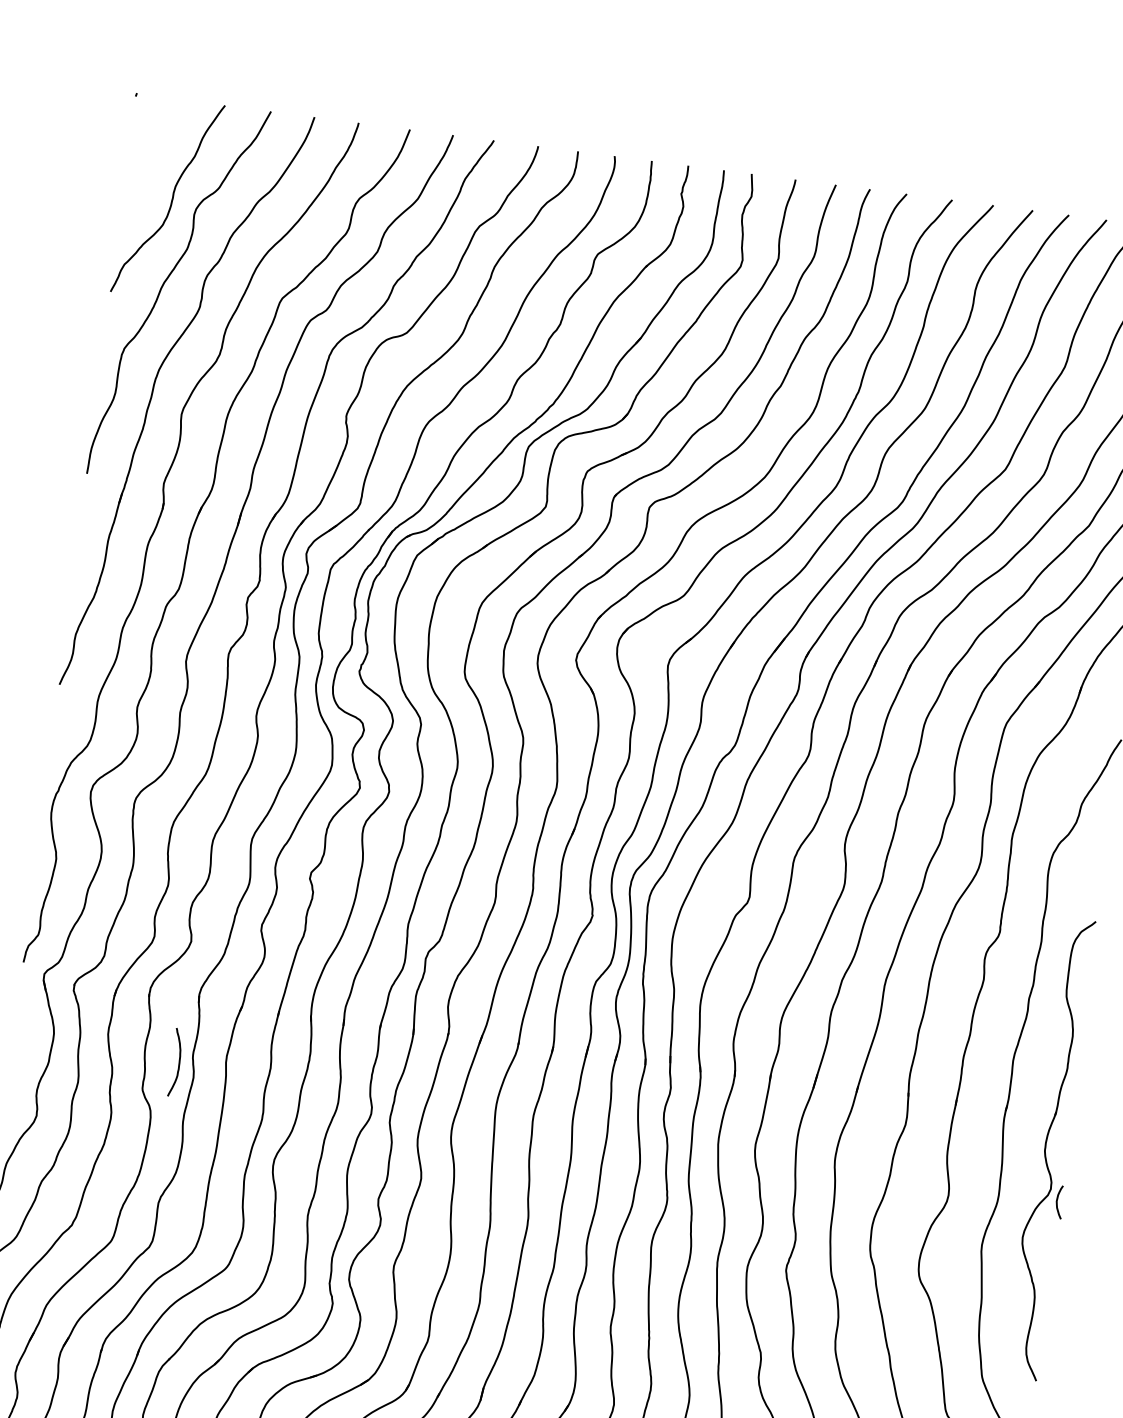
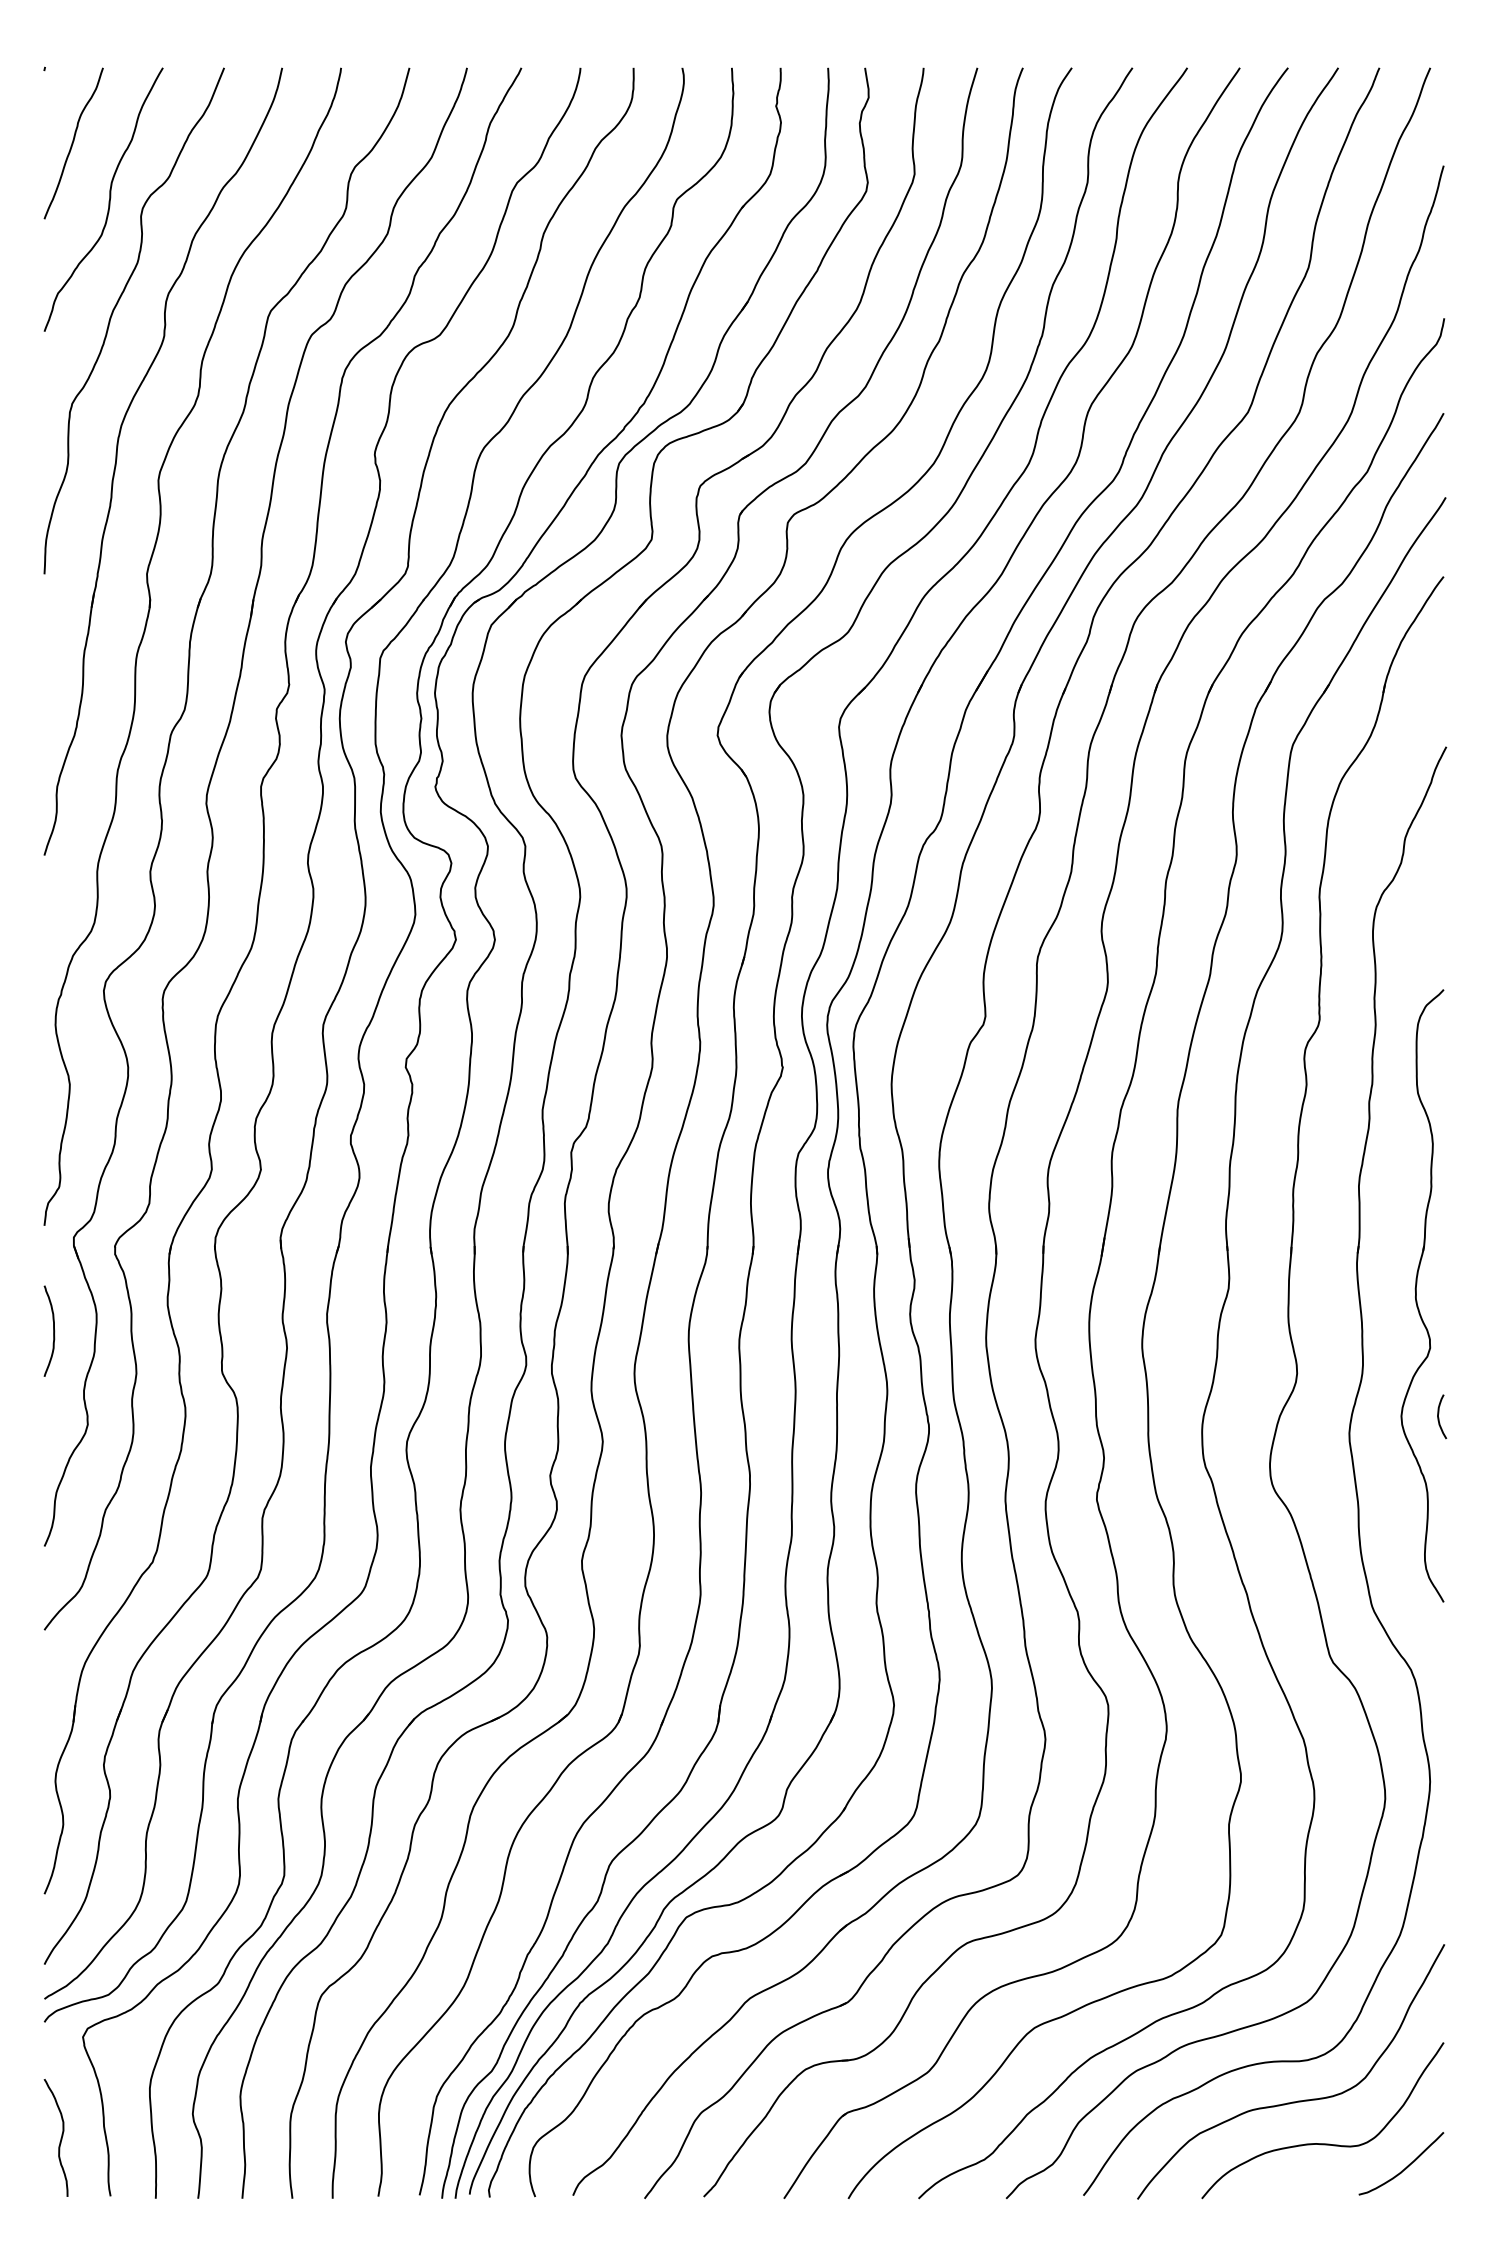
curve: (150, 153) -> (73, 143), added
curve: (179, 1062) -> (53, 1330), moved
curve: (1057, 1202) -> (1439, 1417), moved

